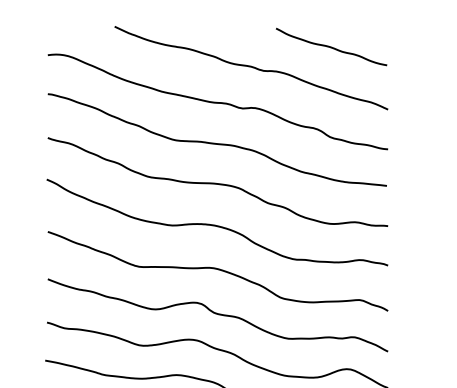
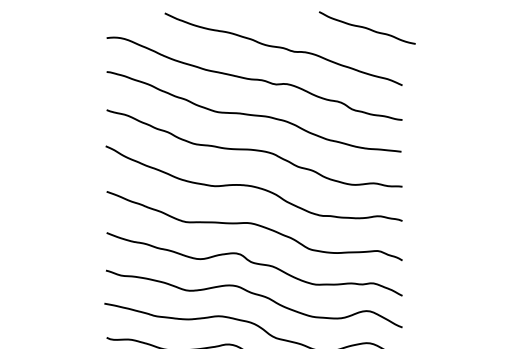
curve: (331, 46) -> (367, 27), moved

